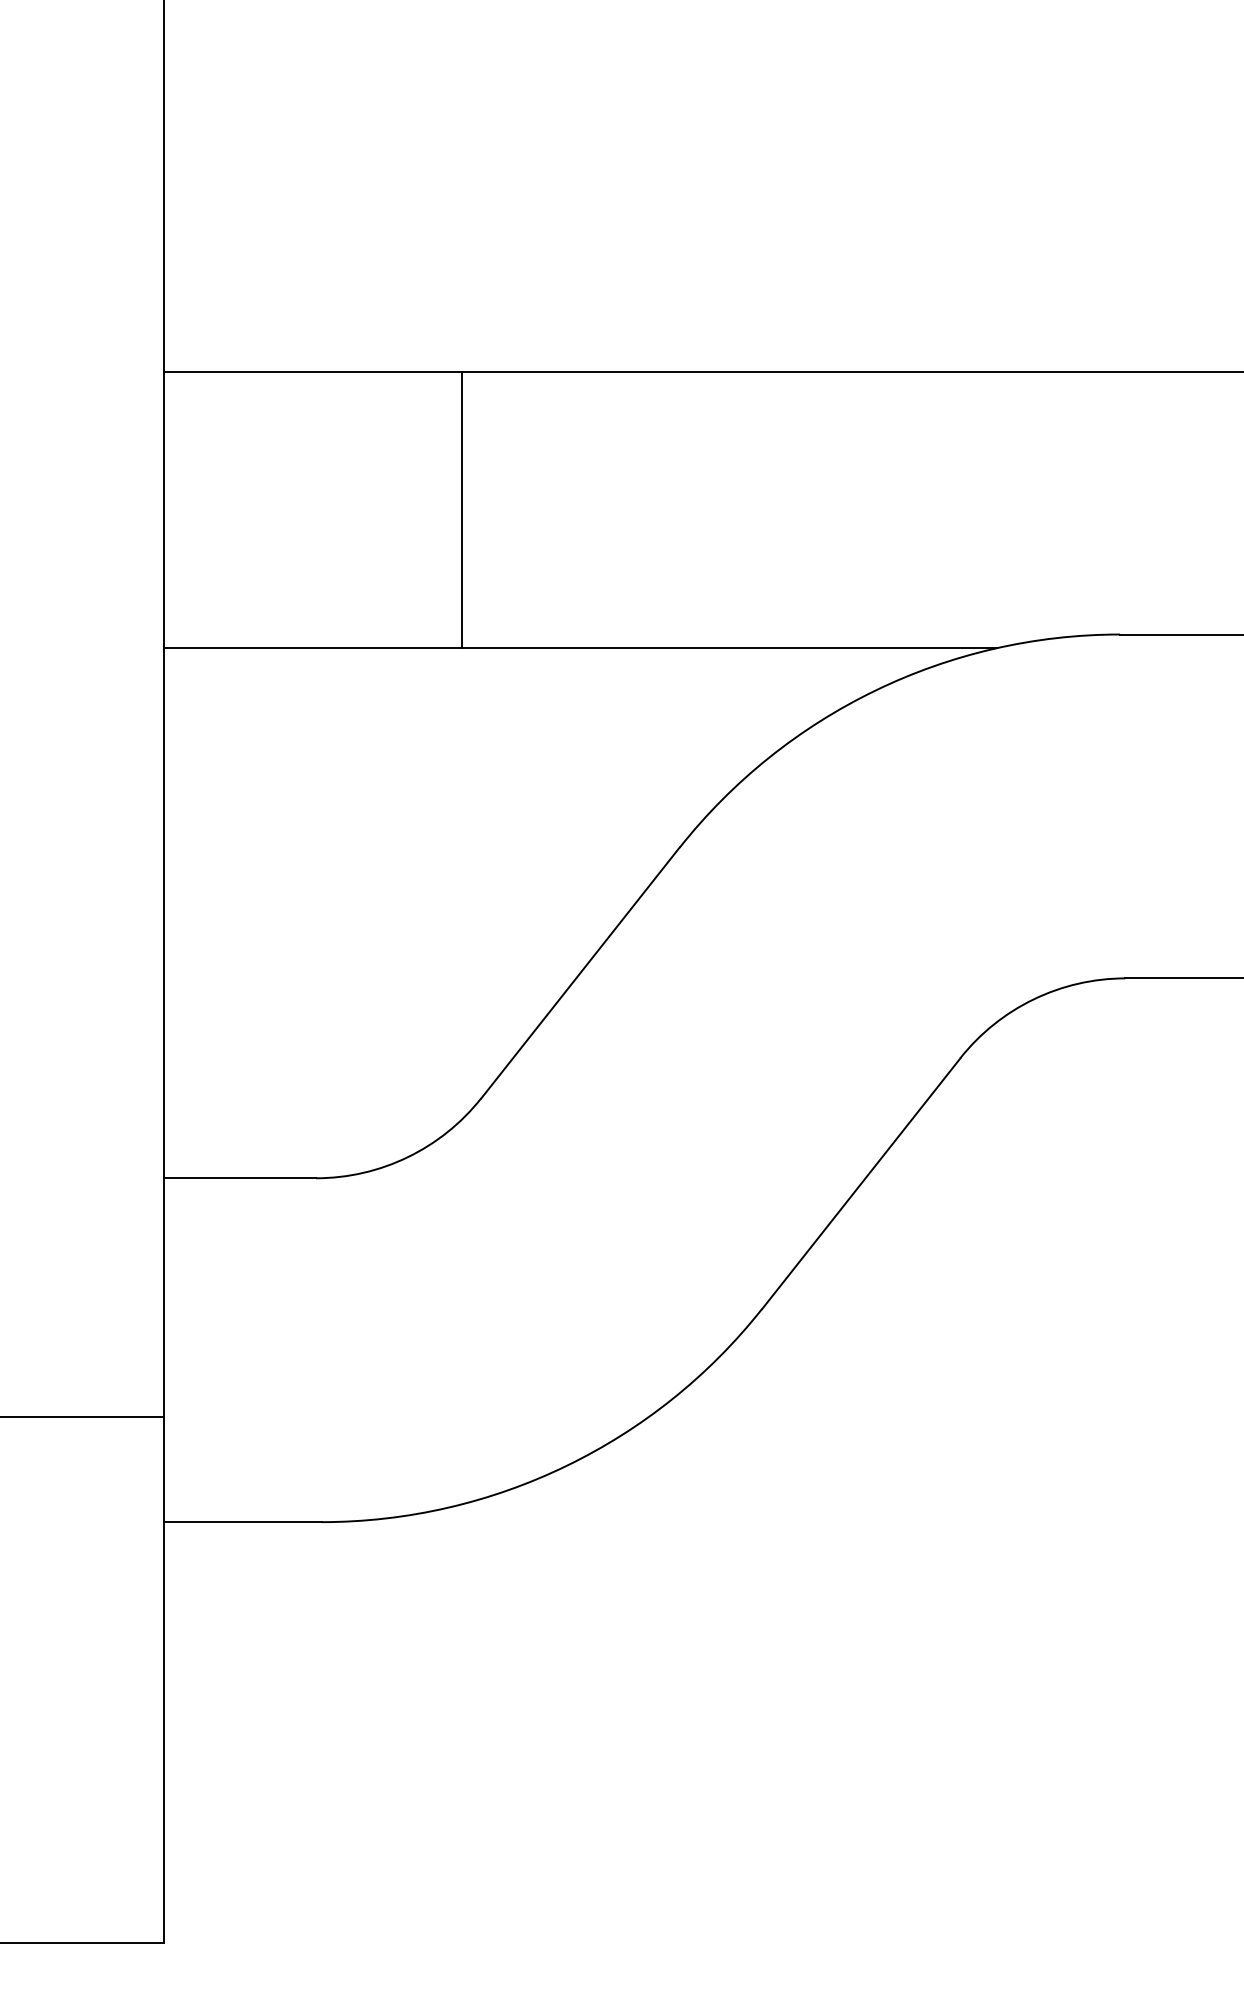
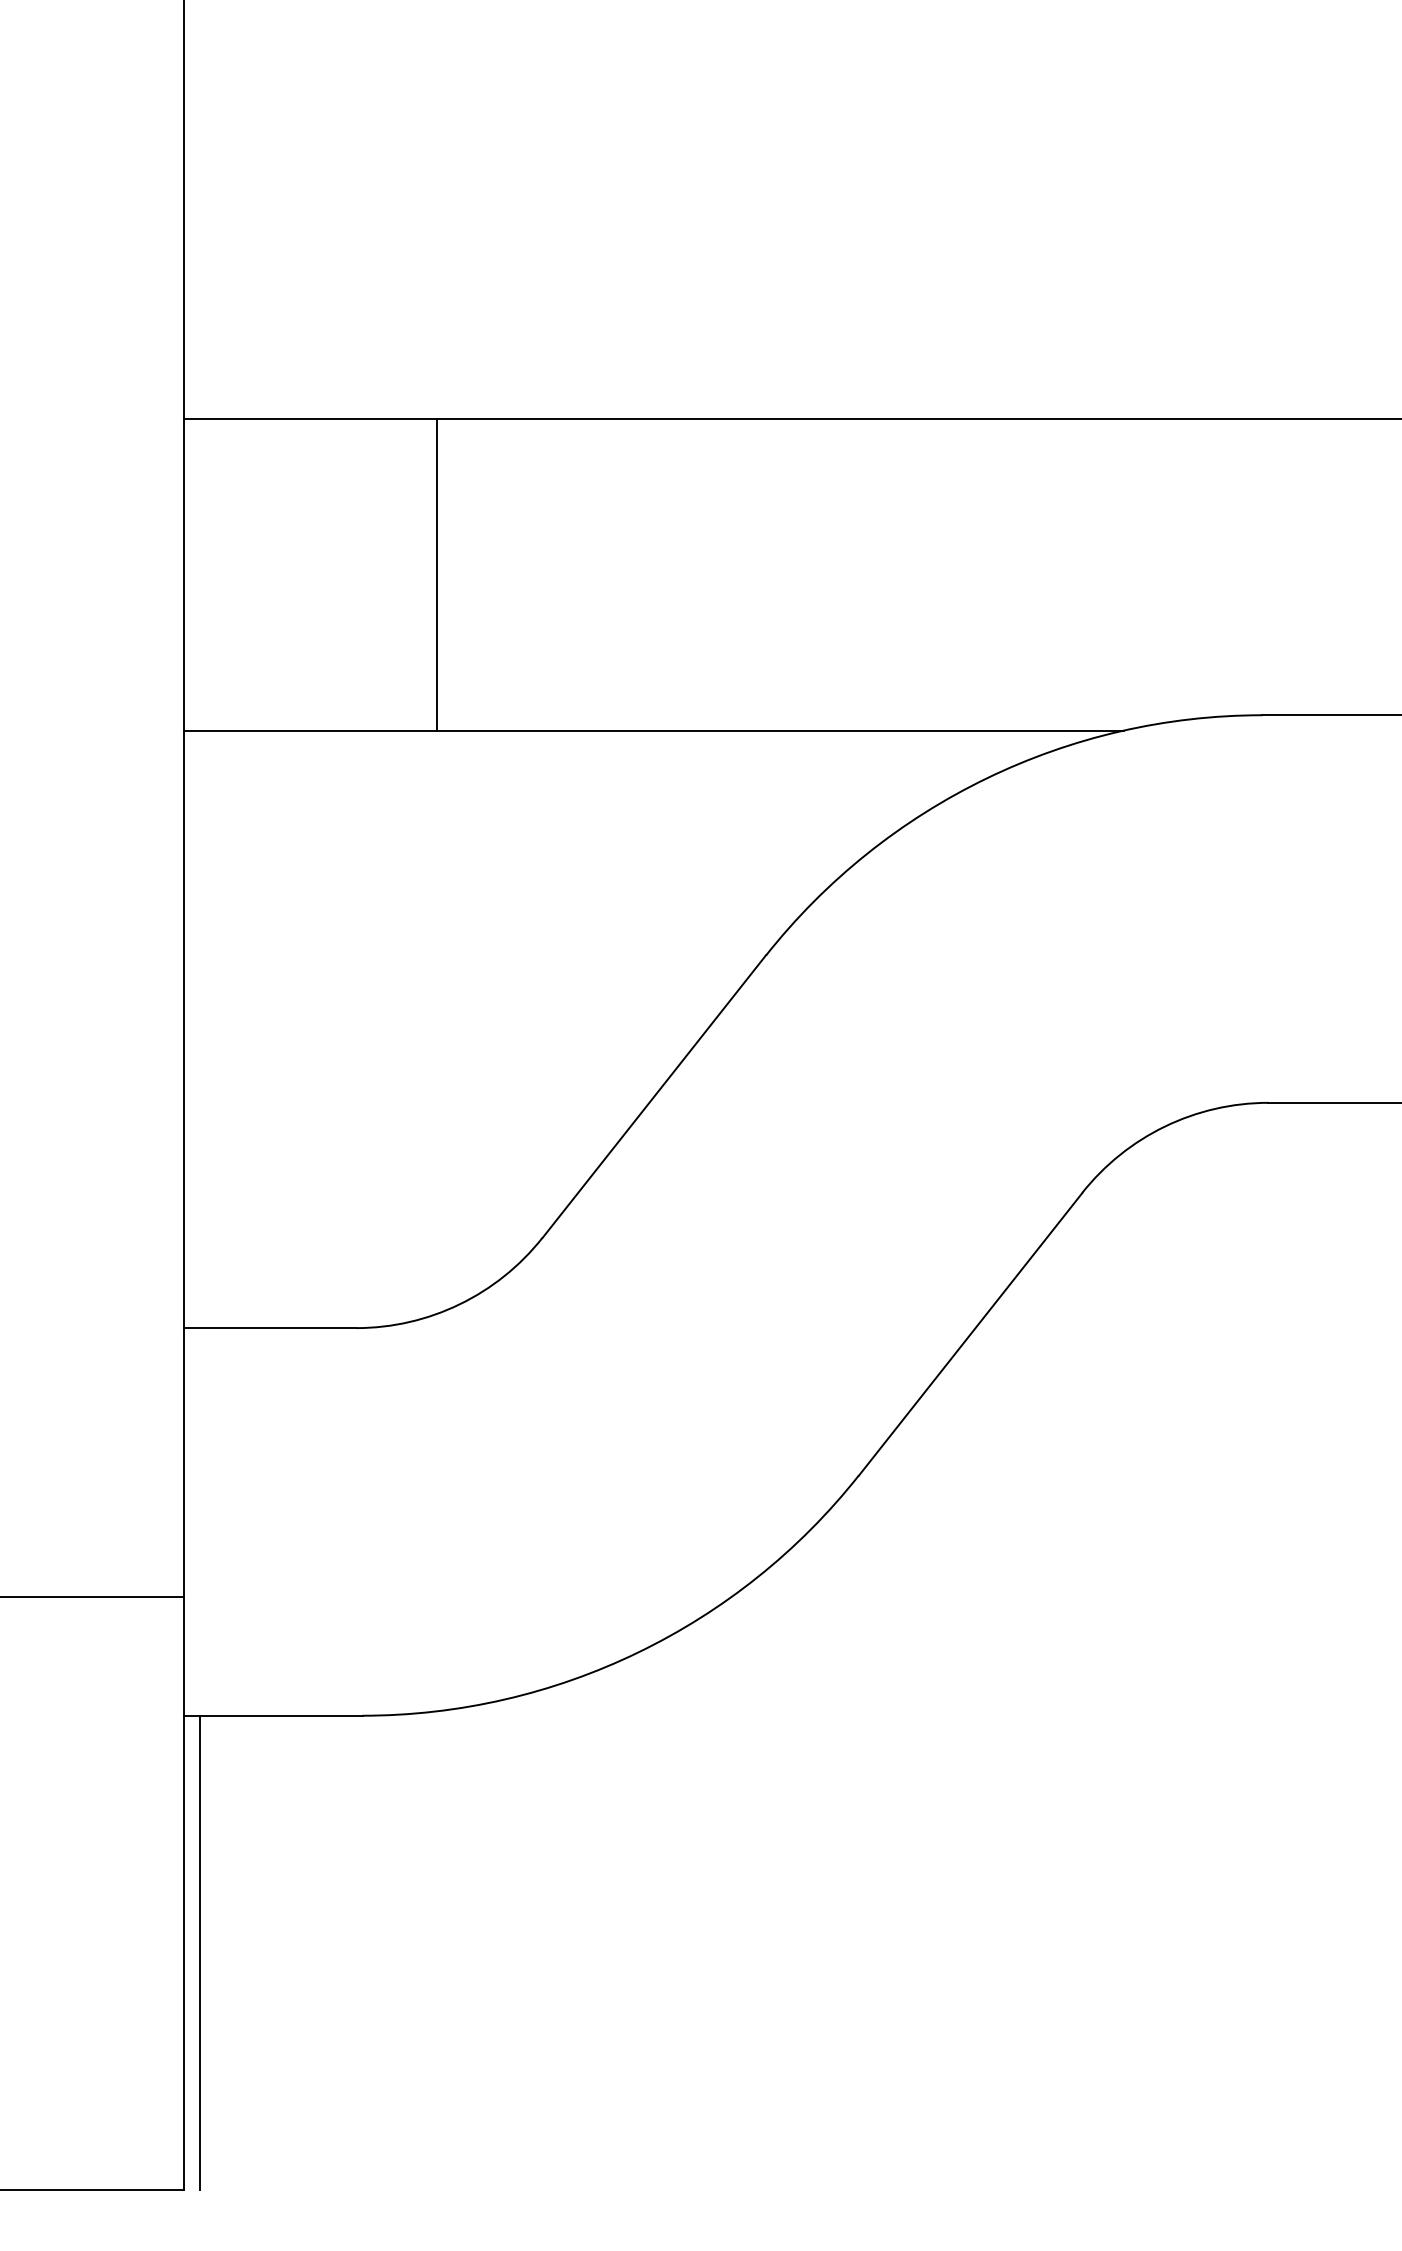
line: (461, 509) -> (436, 574), moved
line: (177, 1732) -> (200, 1952), added

